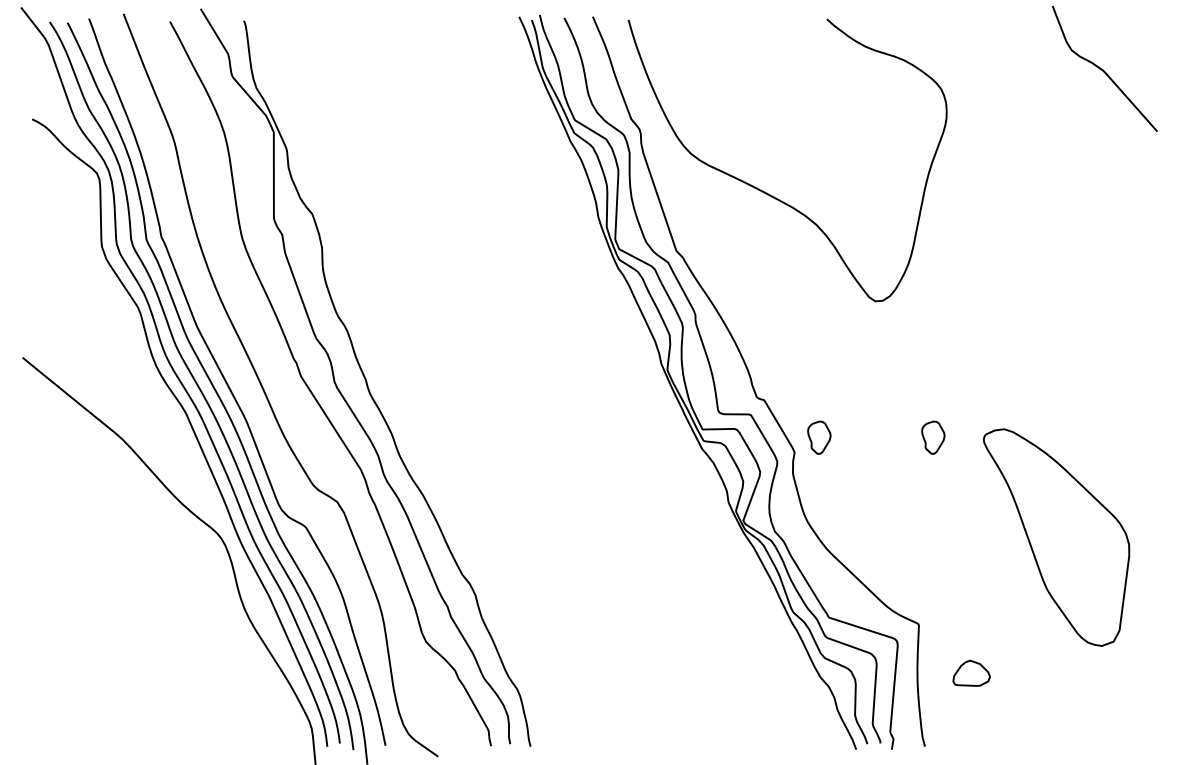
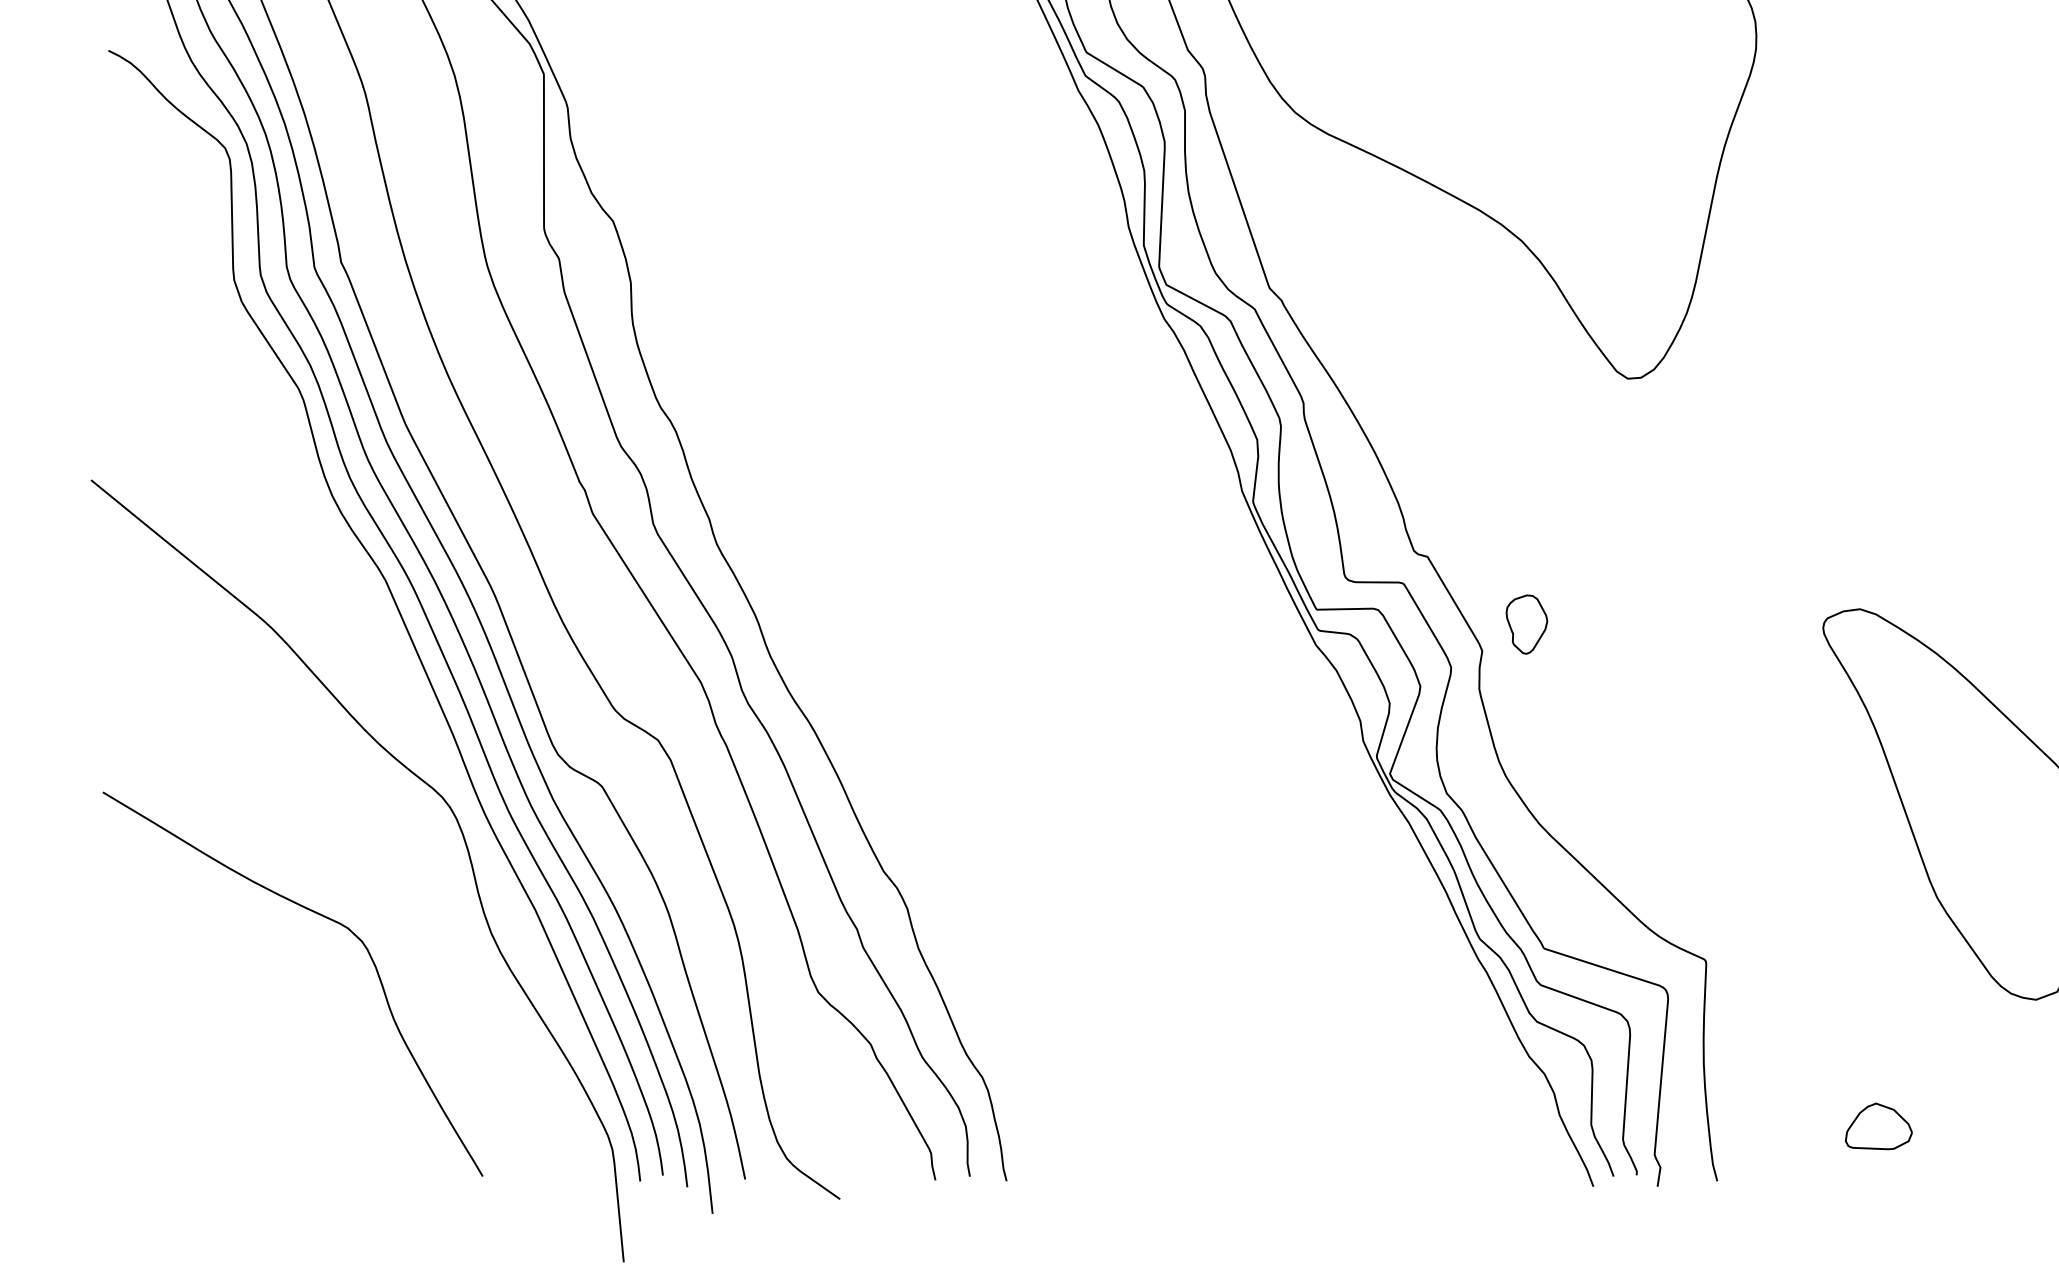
part: (933, 437) -> (1732, 624), removed
curve: (148, 599) -> (318, 916), added
part: (971, 672) -> (1878, 1125), moved

